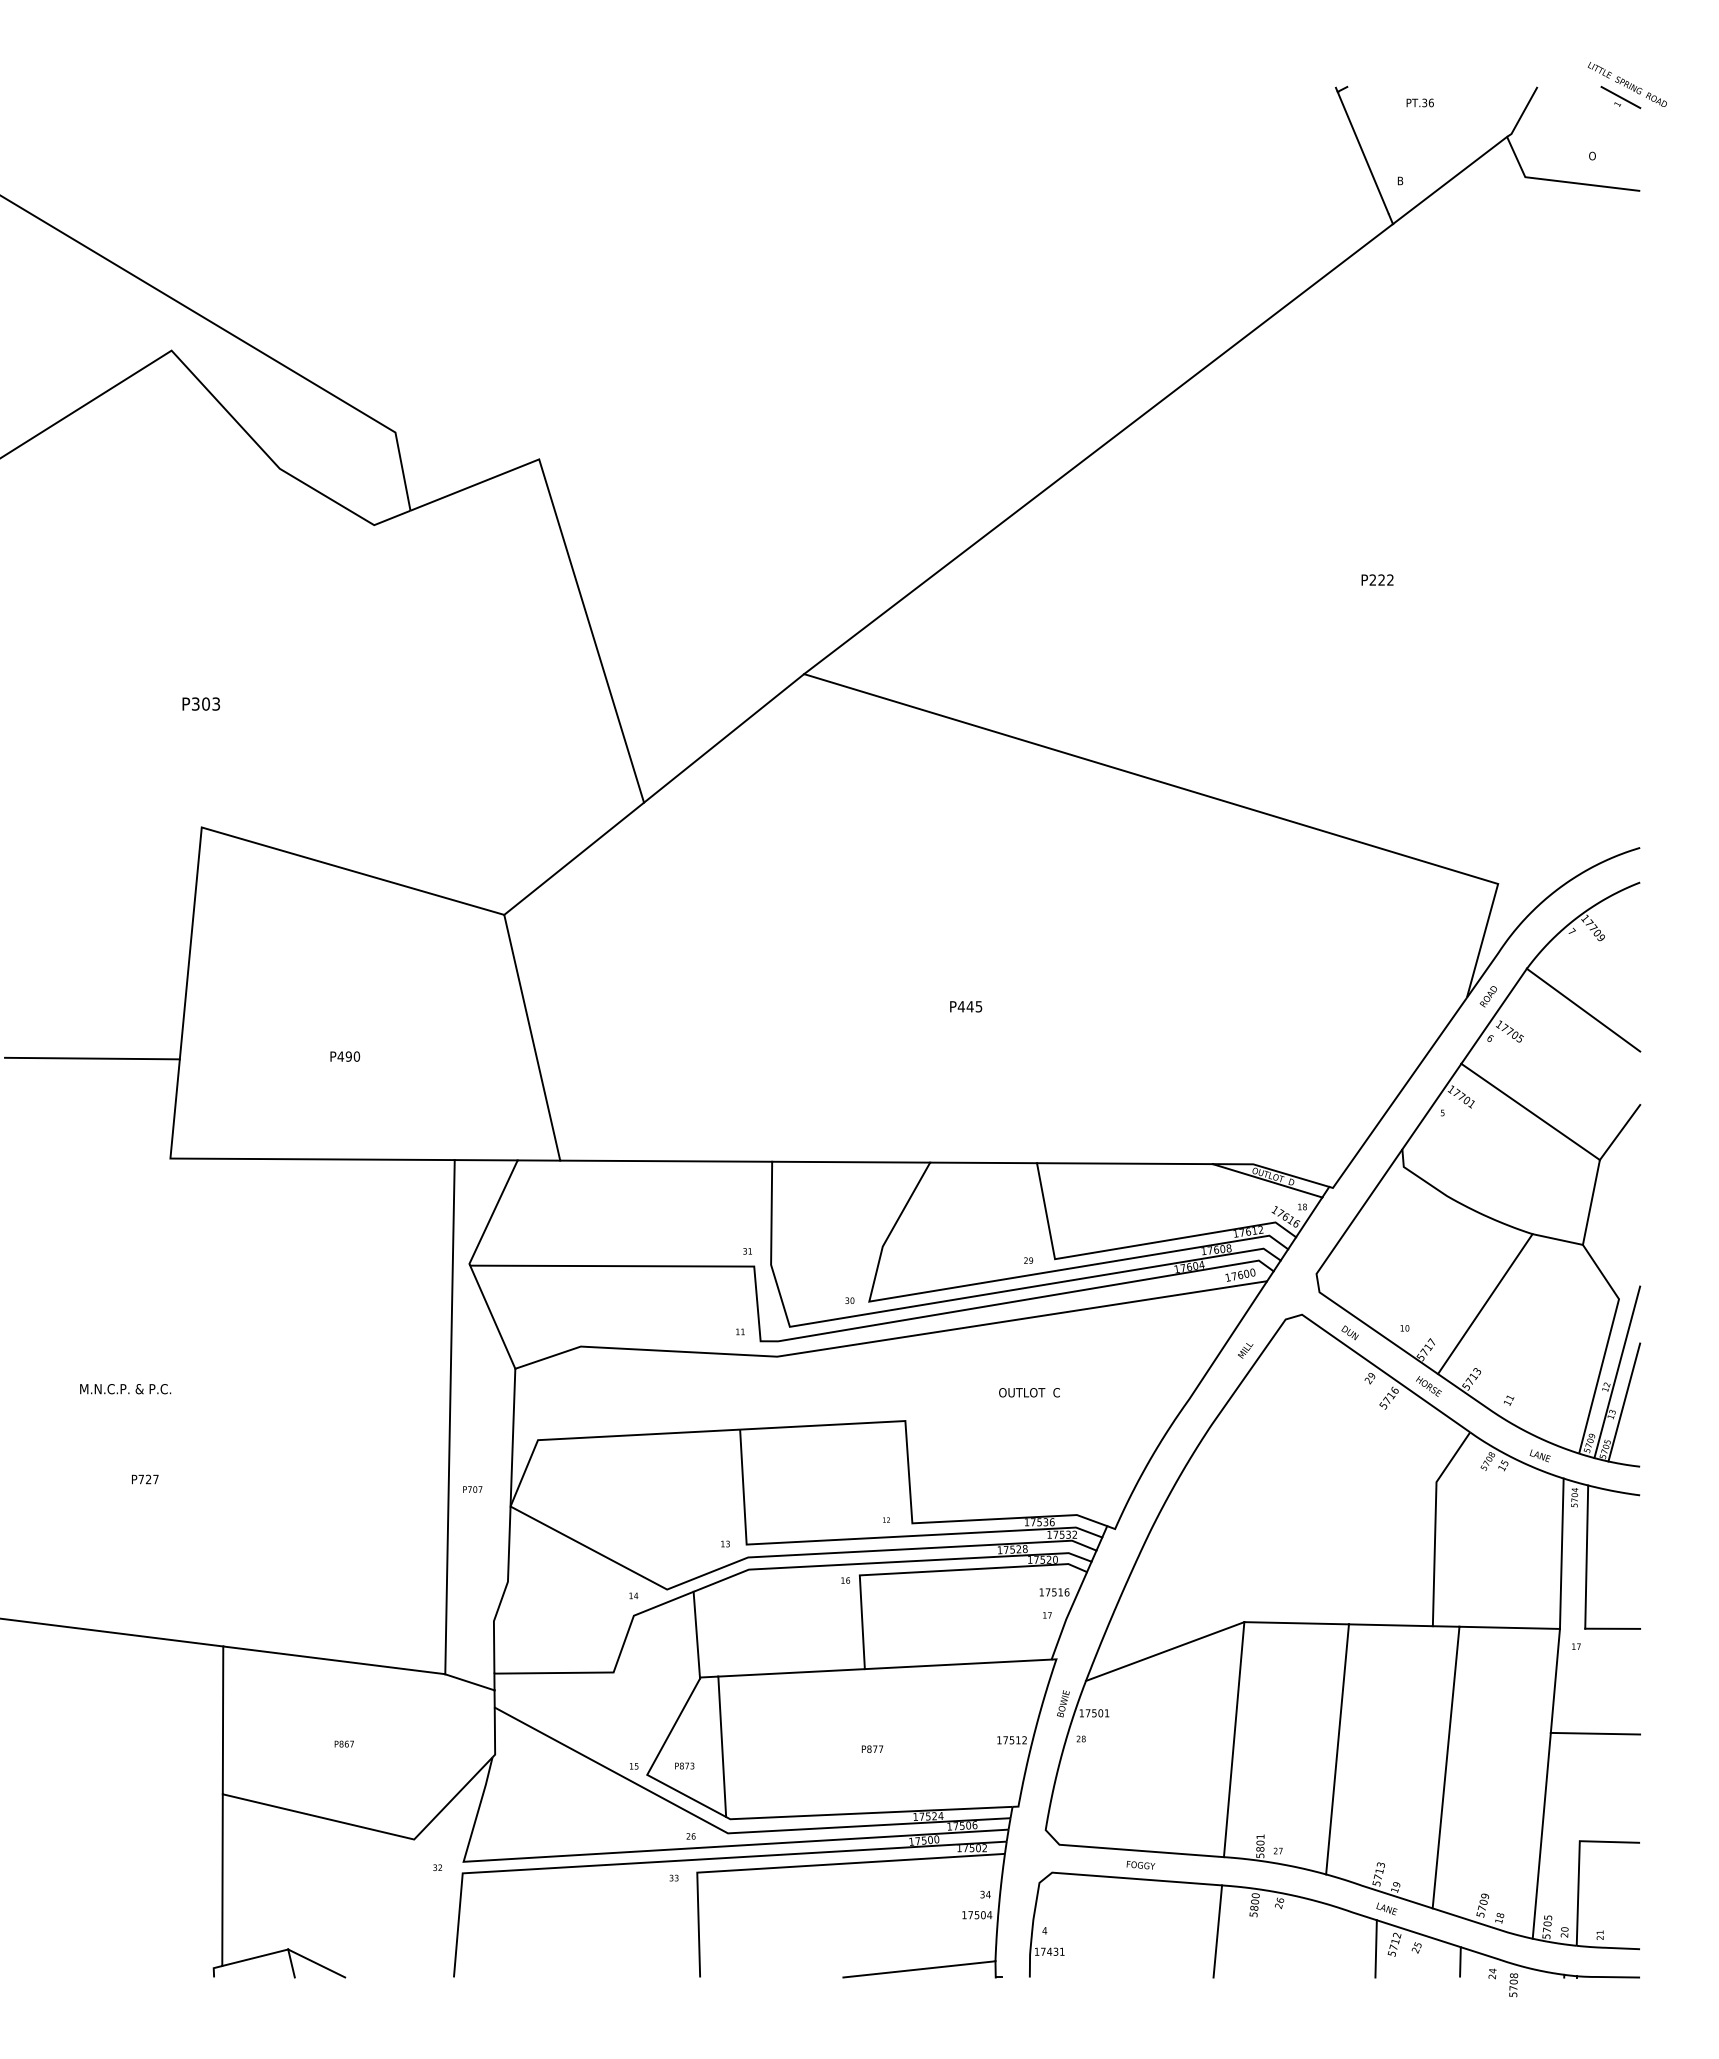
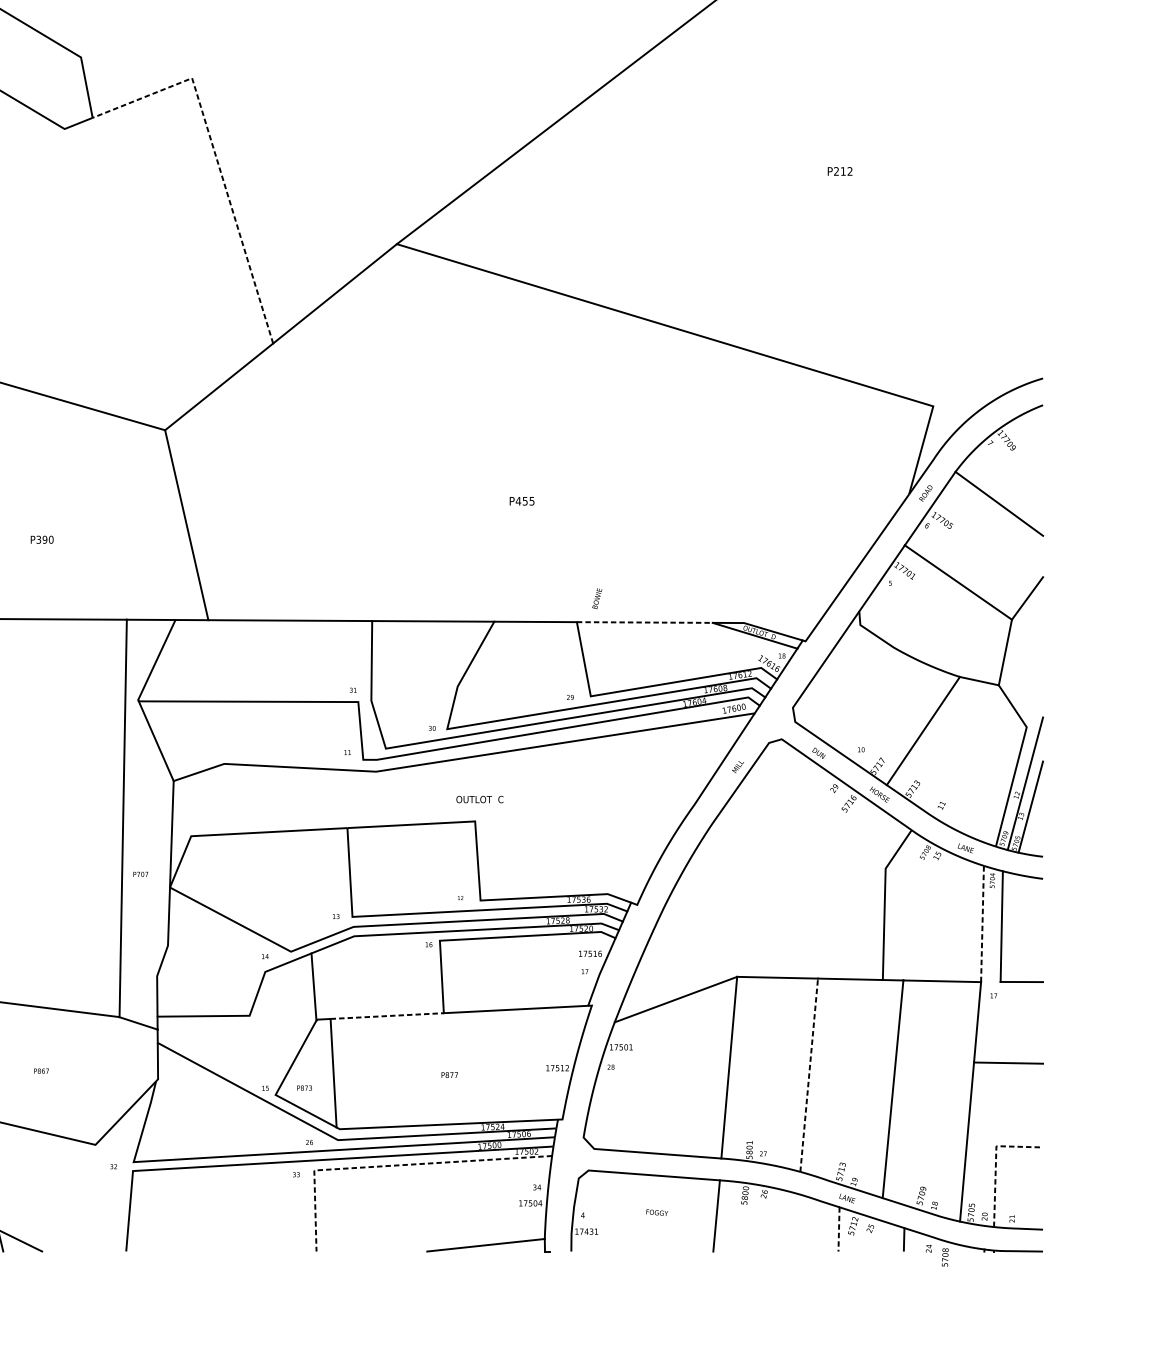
line: (571, 563) -> (217, 158), solid -> dashed
text: (1381, 579) -> (843, 171), P222 -> P212
text: (969, 1006) -> (524, 501), P445 -> P455
text: (340, 1056) -> (38, 539), P490 -> P390
line: (1124, 1163) -> (644, 622), solid -> dashed
text: (1029, 1392) -> (479, 799), moved
line: (1561, 1553) -> (982, 923), solid -> dashed
line: (792, 1672) -> (387, 1015), solid -> dashed
text: (1063, 1703) -> (597, 598), moved
line: (1337, 1749) -> (809, 1075), solid -> dashed
line: (1579, 1862) -> (996, 1162), solid -> dashed
text: (1140, 1865) -> (656, 1212), moved
line: (797, 1866) -> (391, 1165), solid -> dashed
line: (1376, 1948) -> (839, 1229), solid -> dashed

